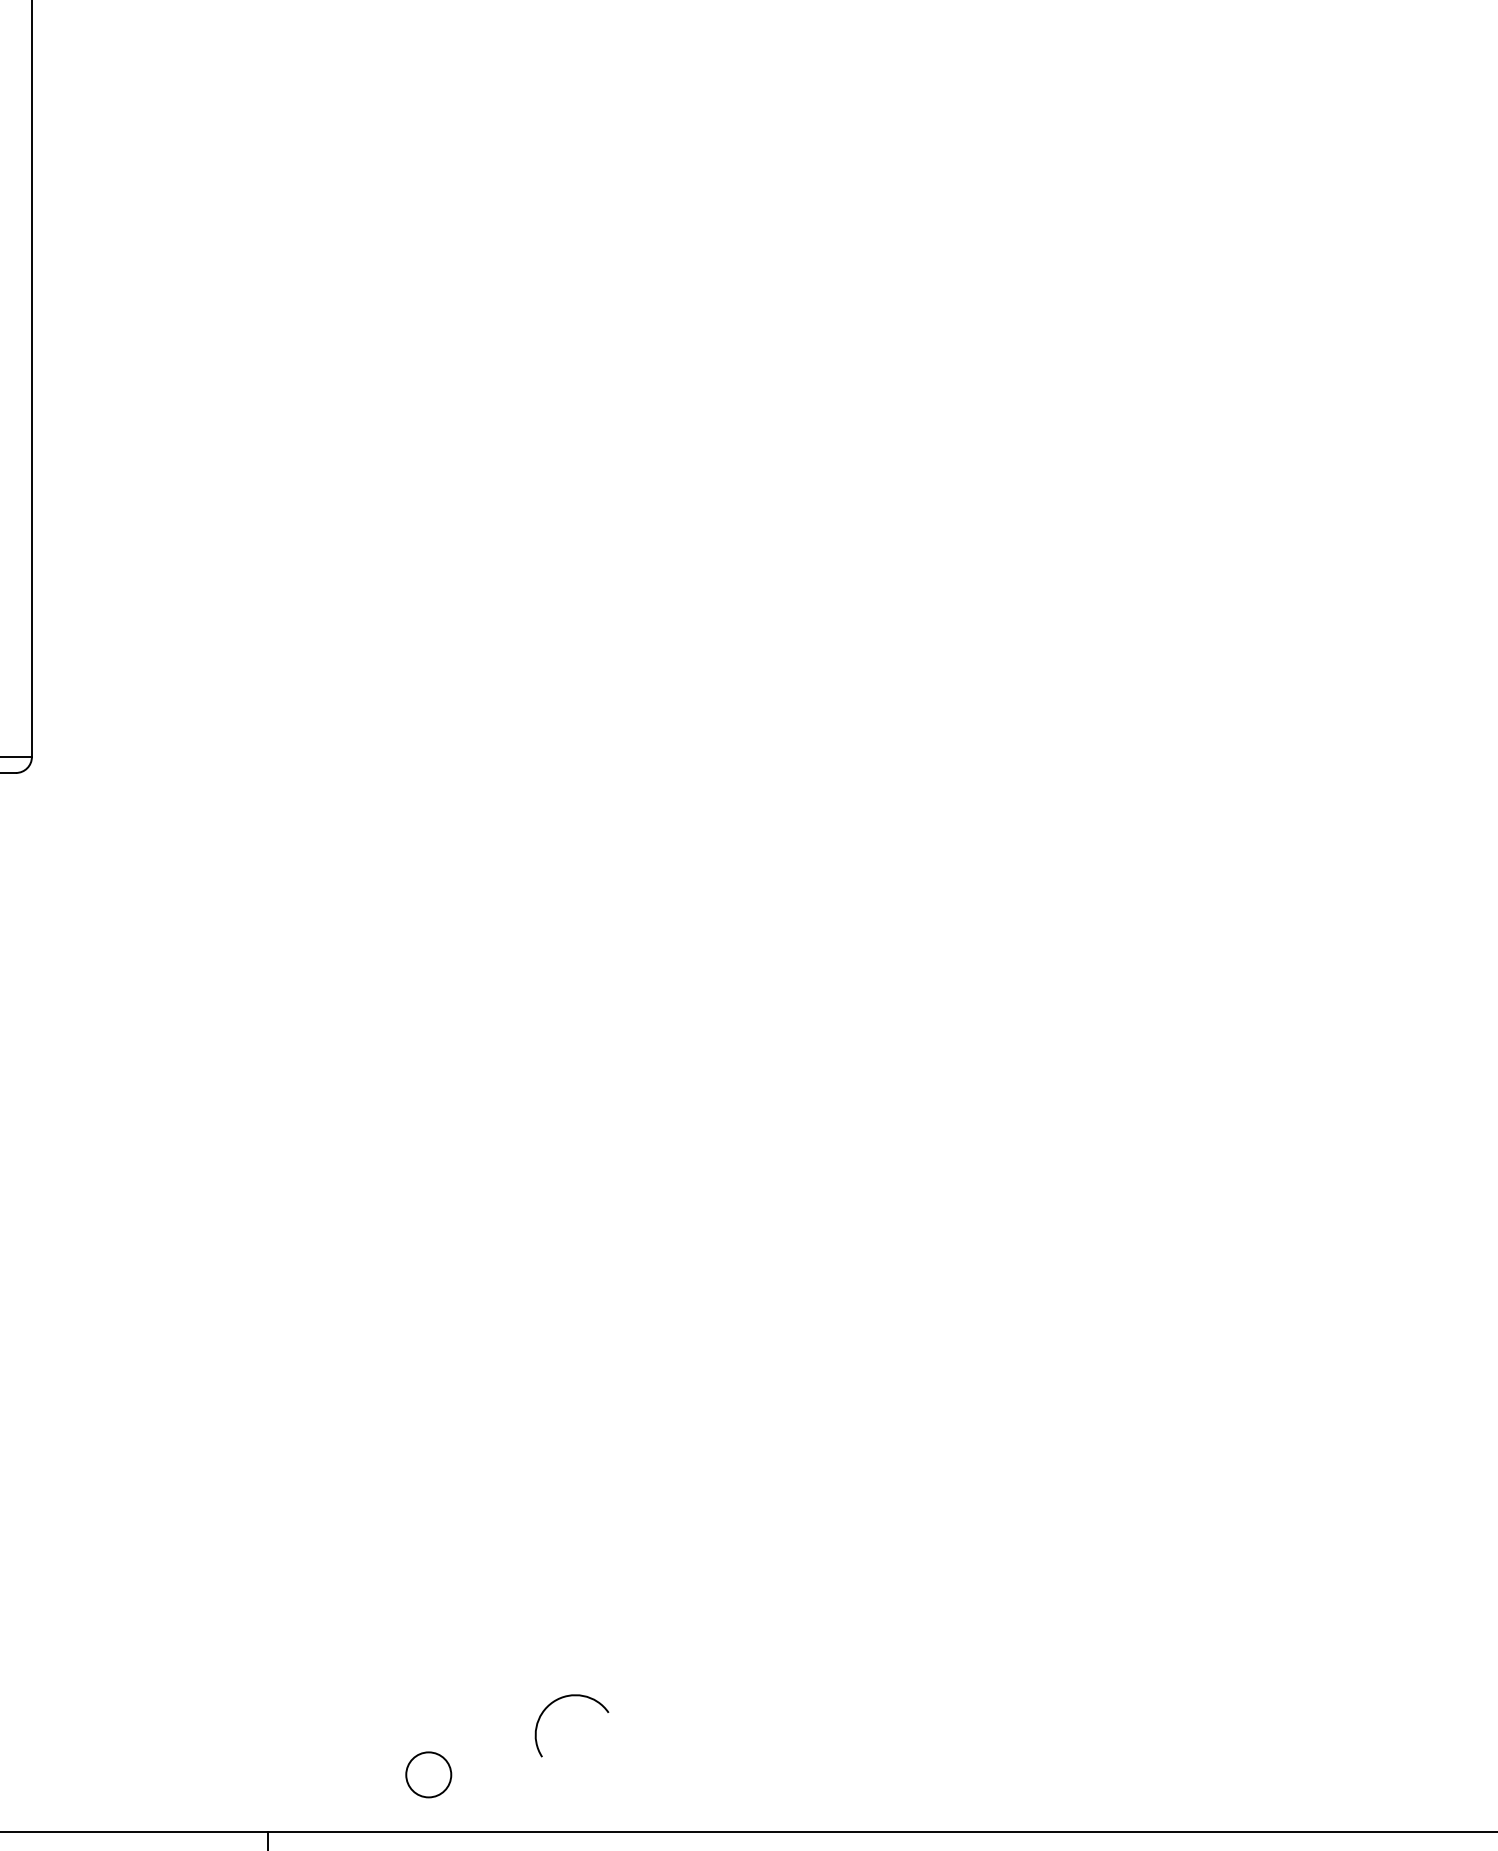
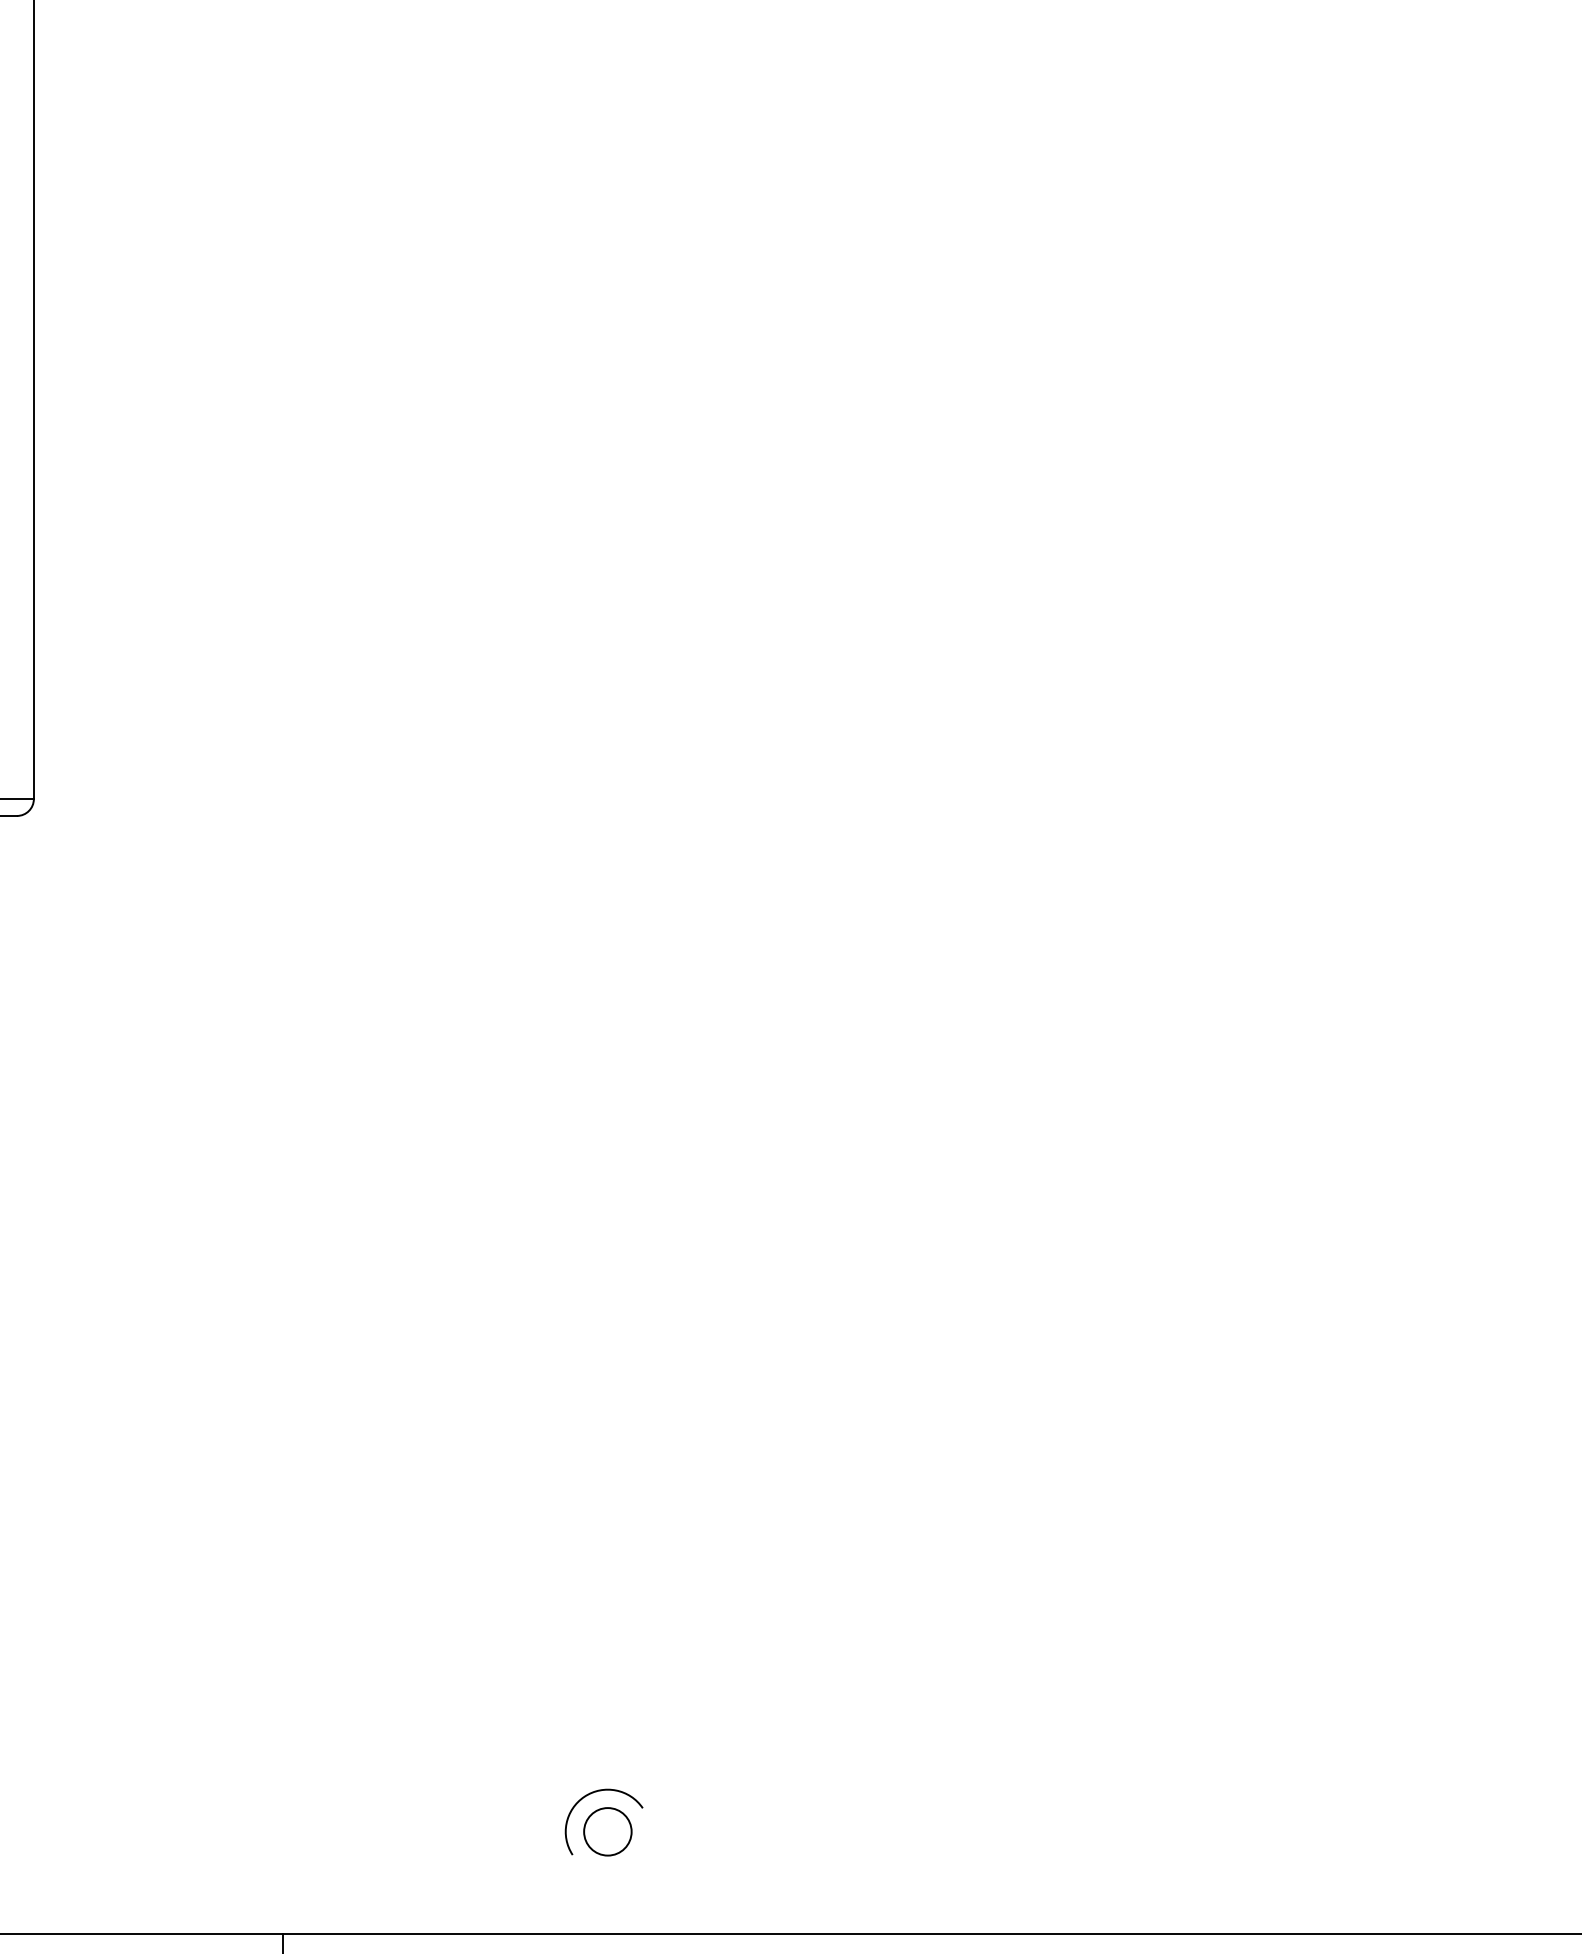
part: (428, 1774) -> (607, 1831), moved

